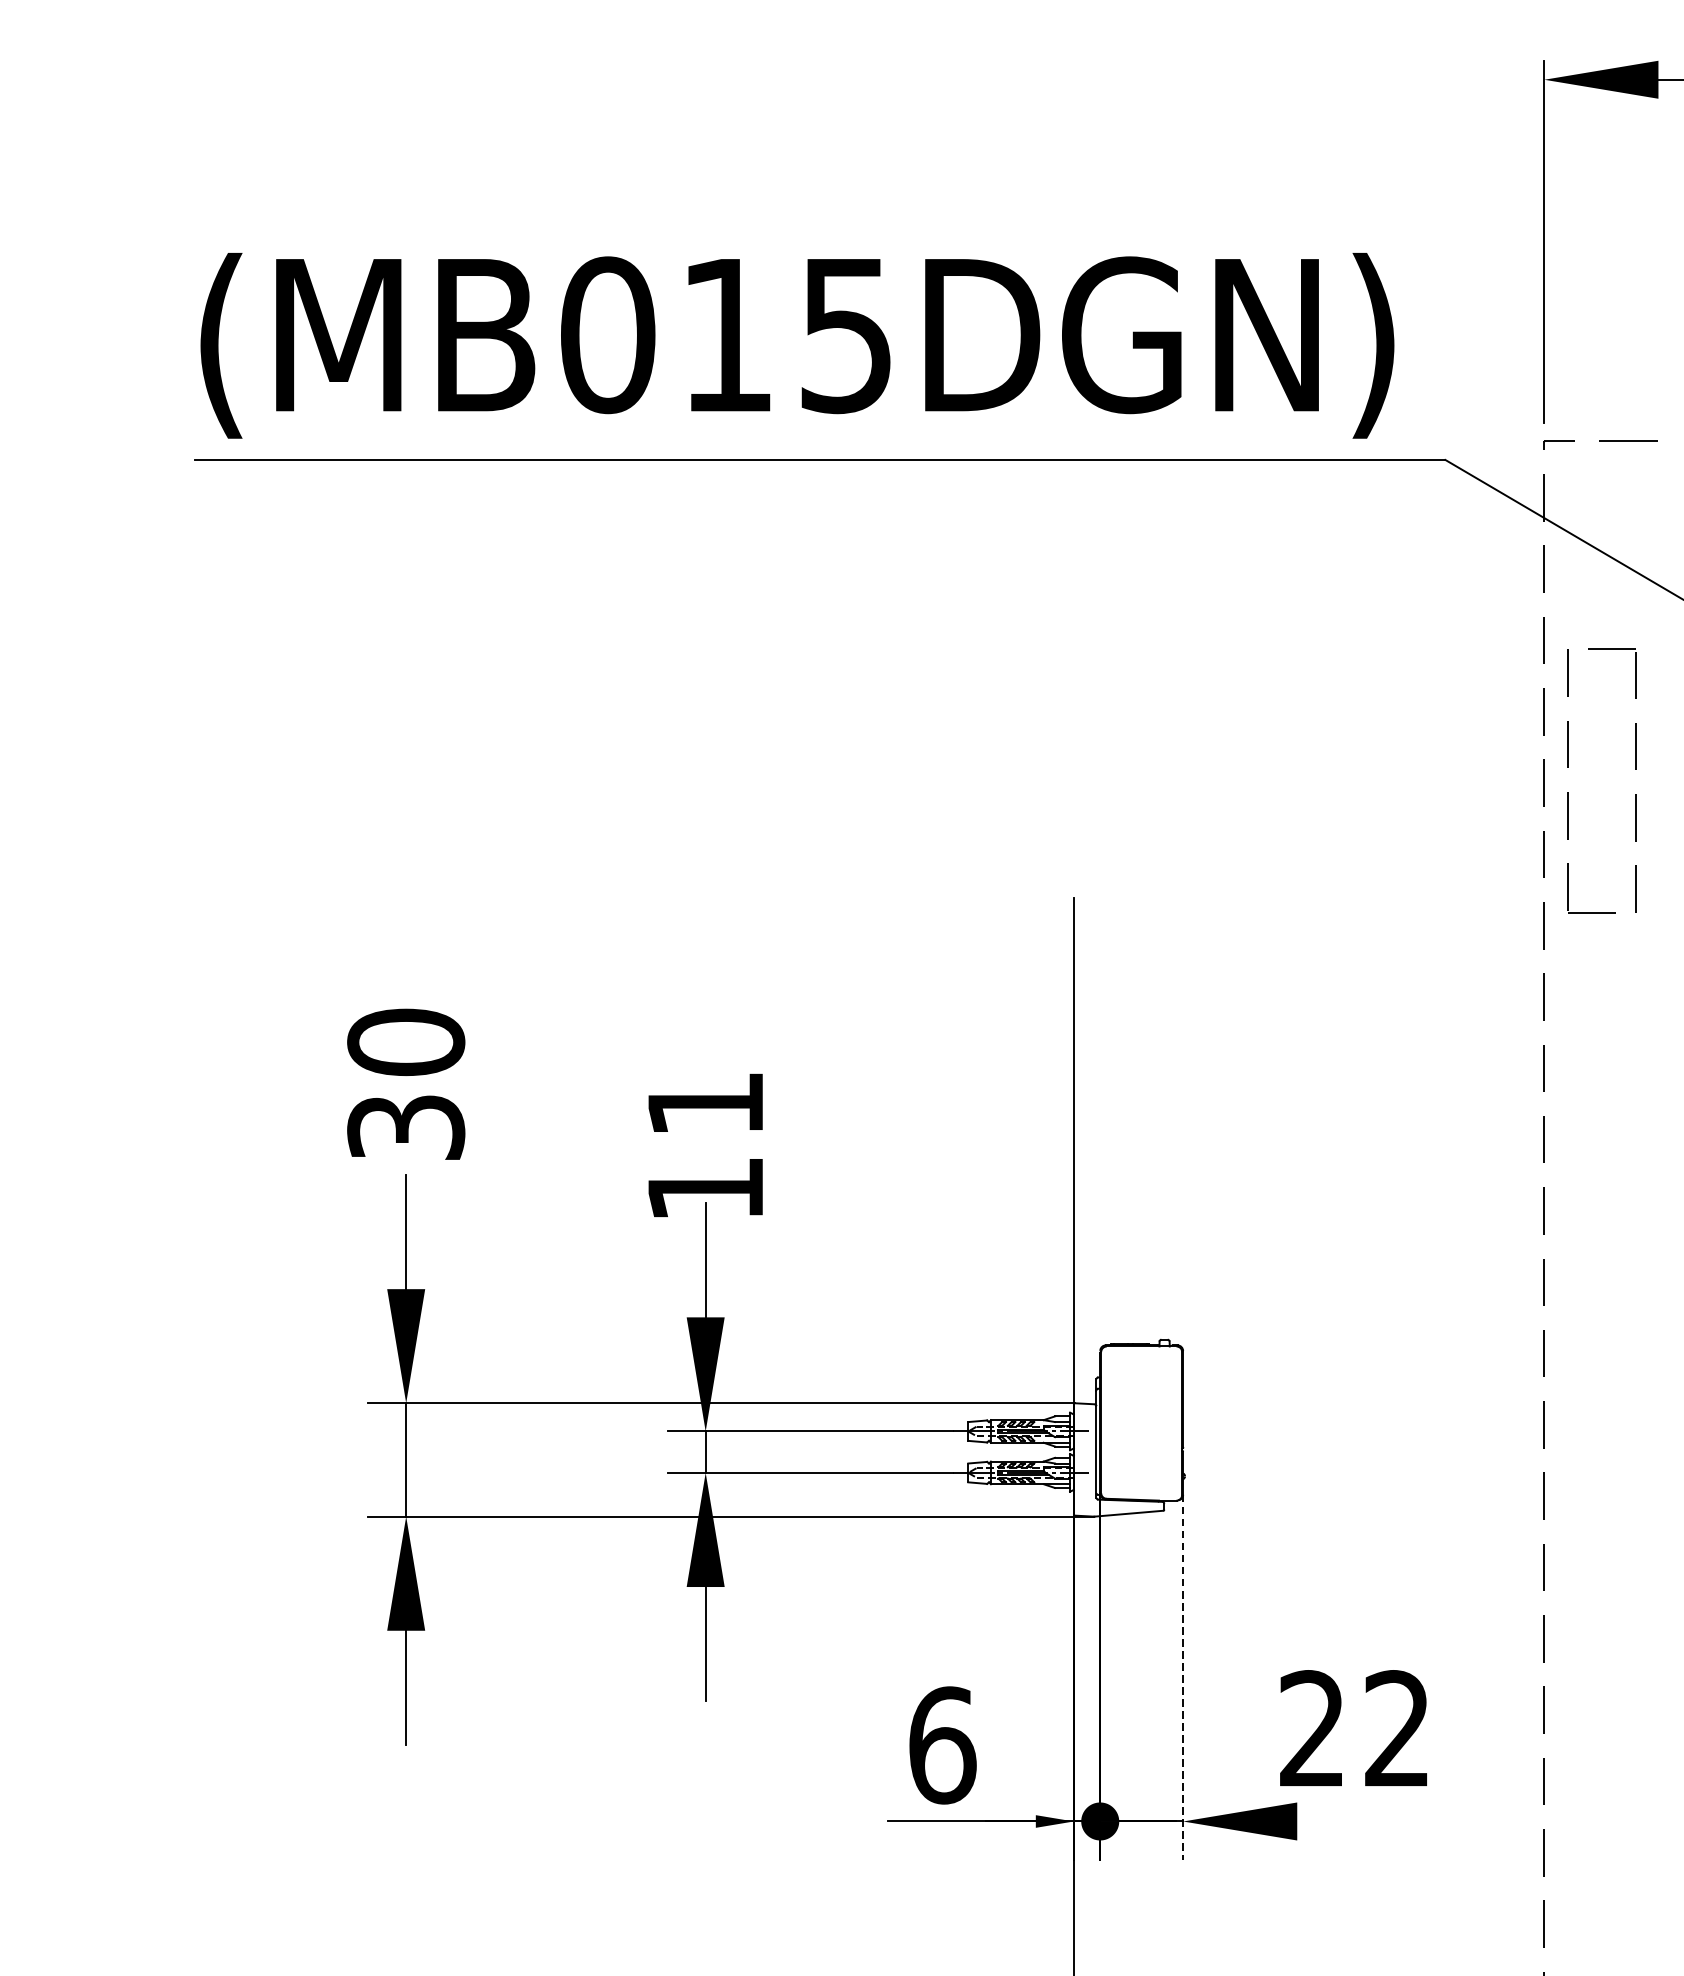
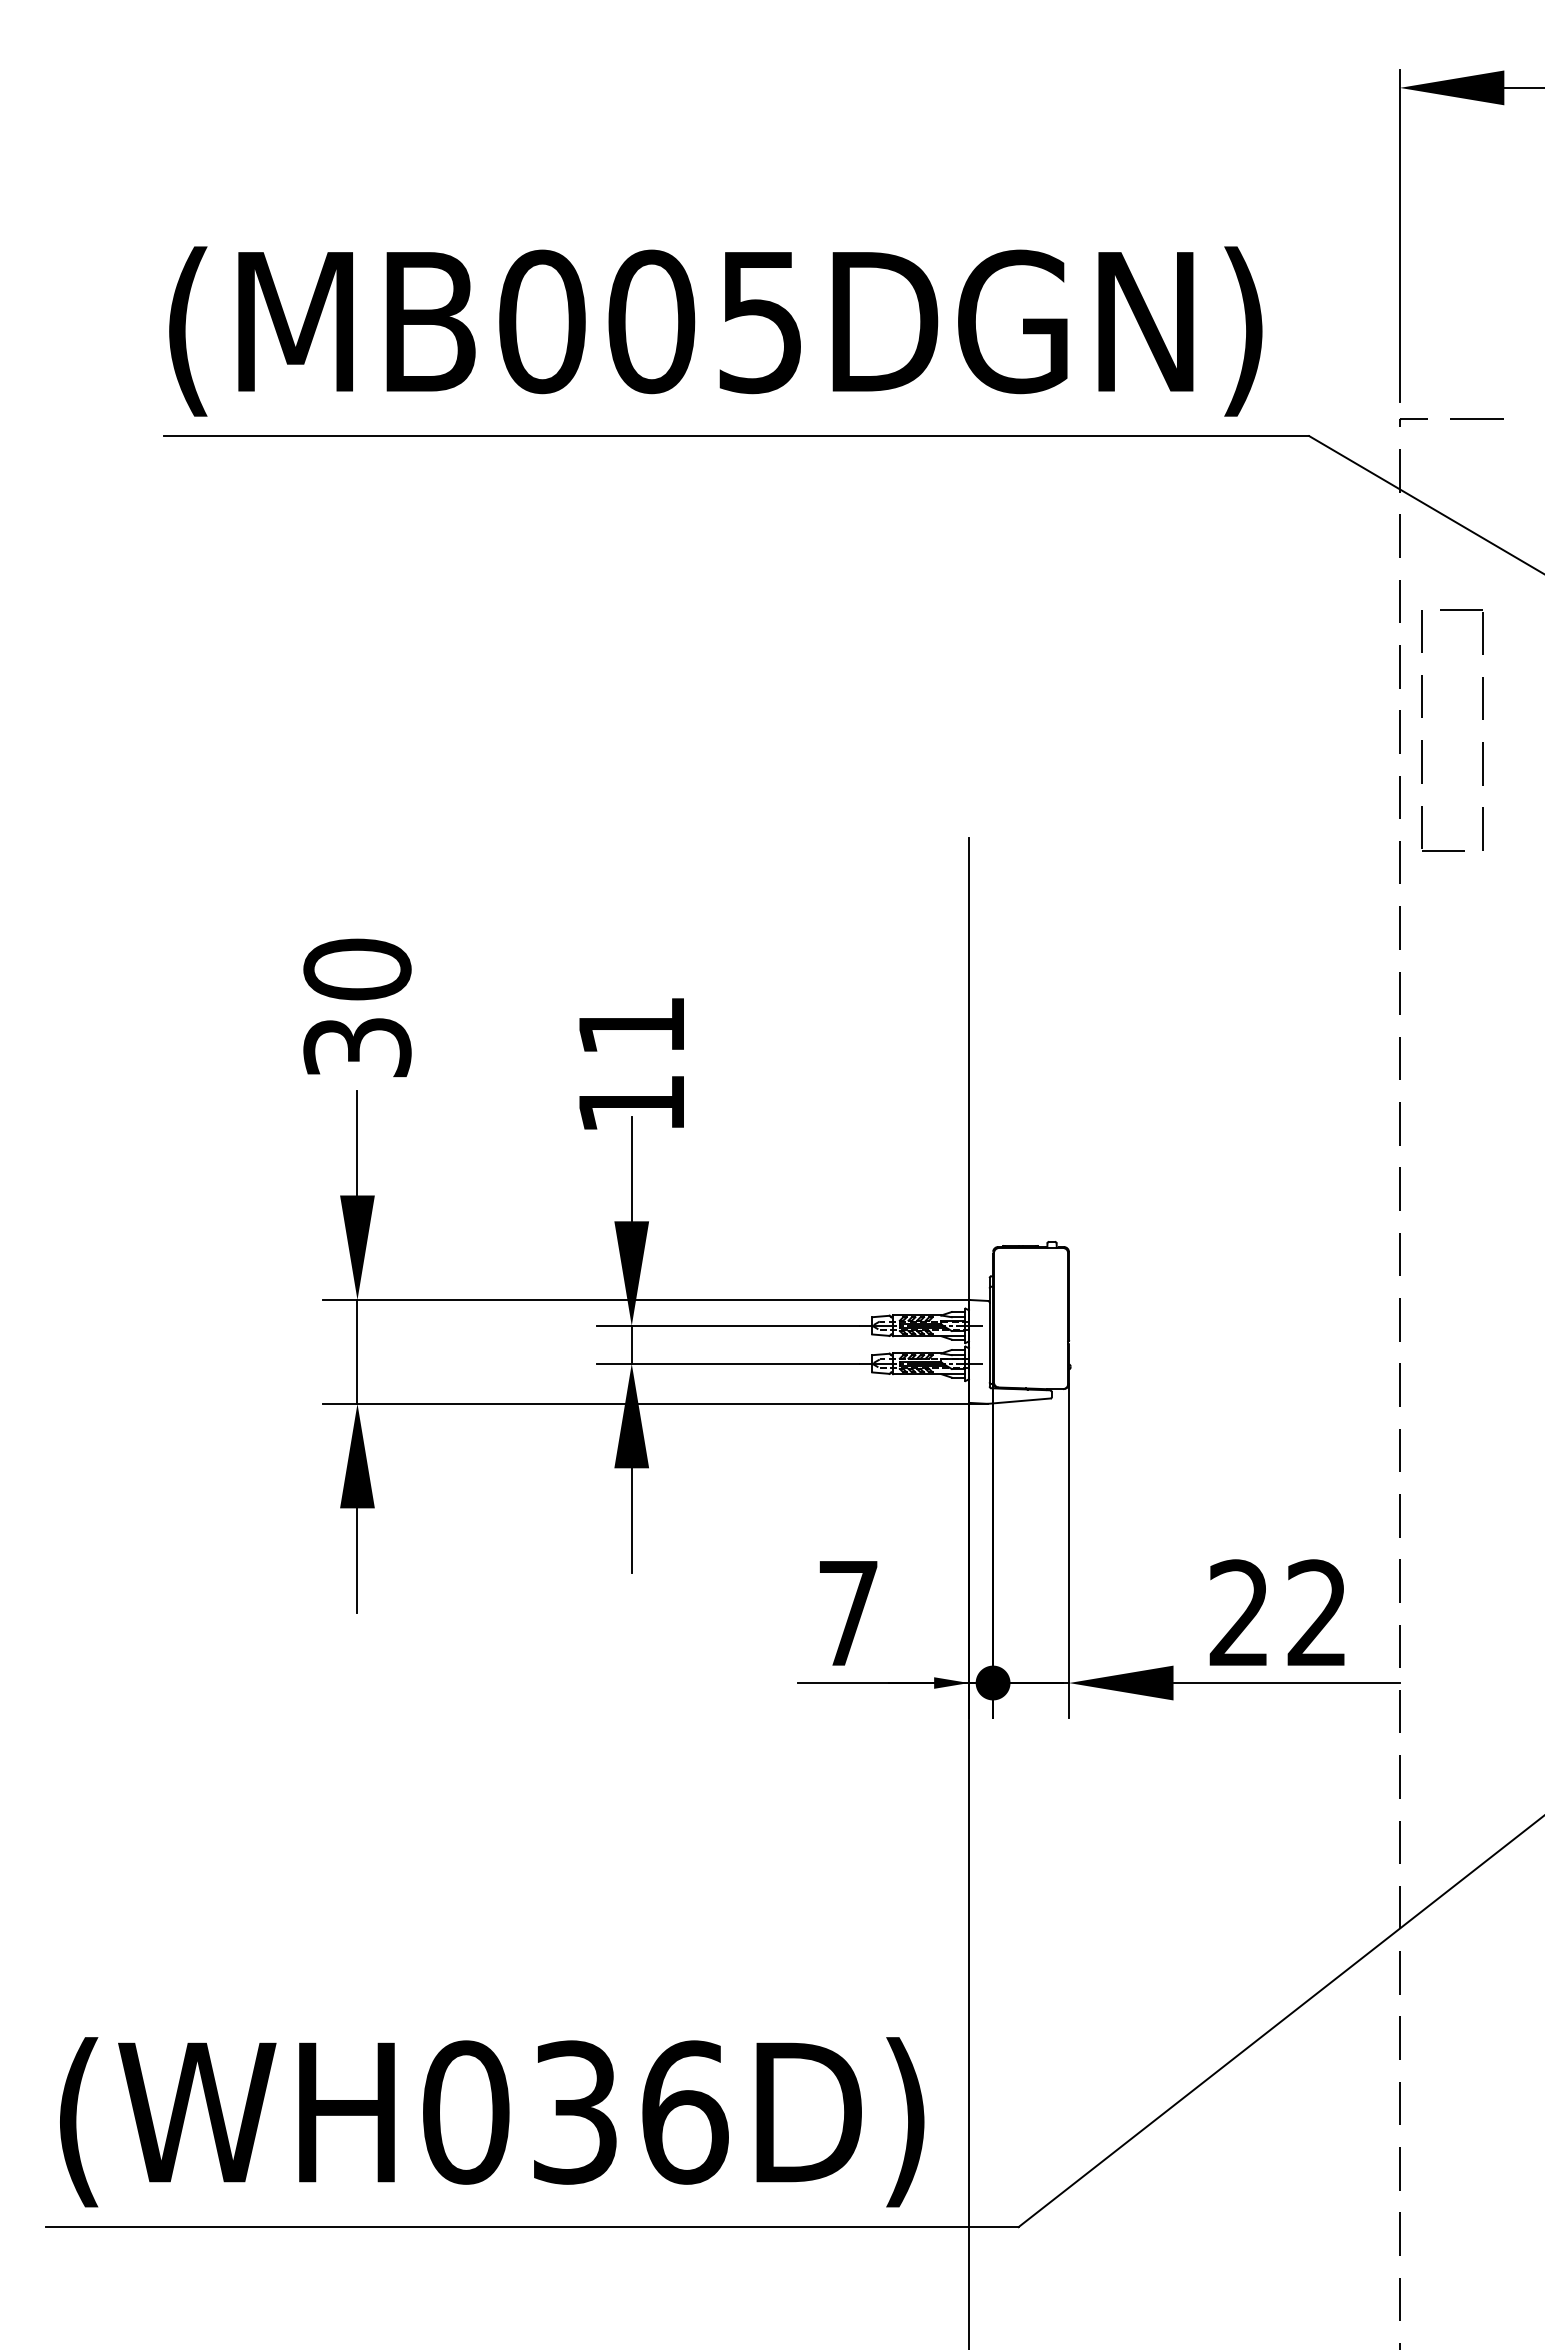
text: (727, 334) -> (651, 321), (MB015DGN) -> (MB005DGN)
line: (1183, 1677) -> (1069, 1551), dashed -> solid
text: (1352, 1728) -> (1276, 1612), moved
text: (943, 1745) -> (849, 1613), 6 -> 7
line: (1420, 1821) -> (1286, 1683), added

